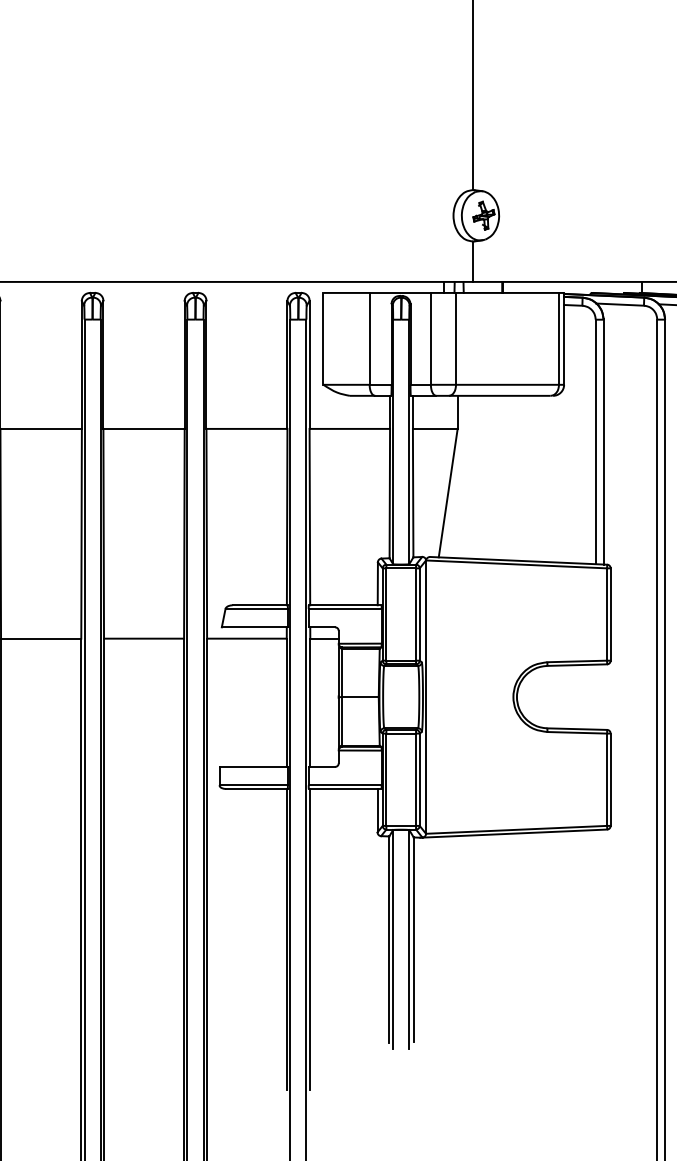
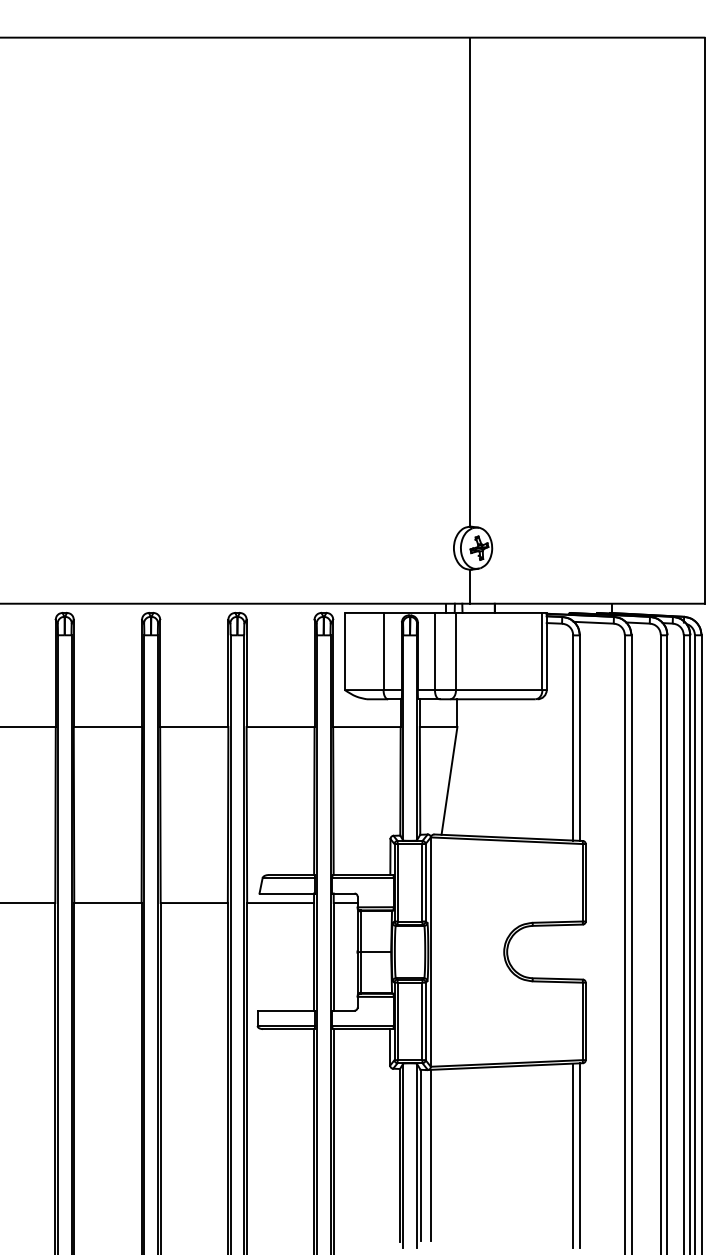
line: (426, 939) -> (431, 1155), added
line: (596, 939) -> (573, 1155), added
line: (603, 939) -> (579, 1155), added

